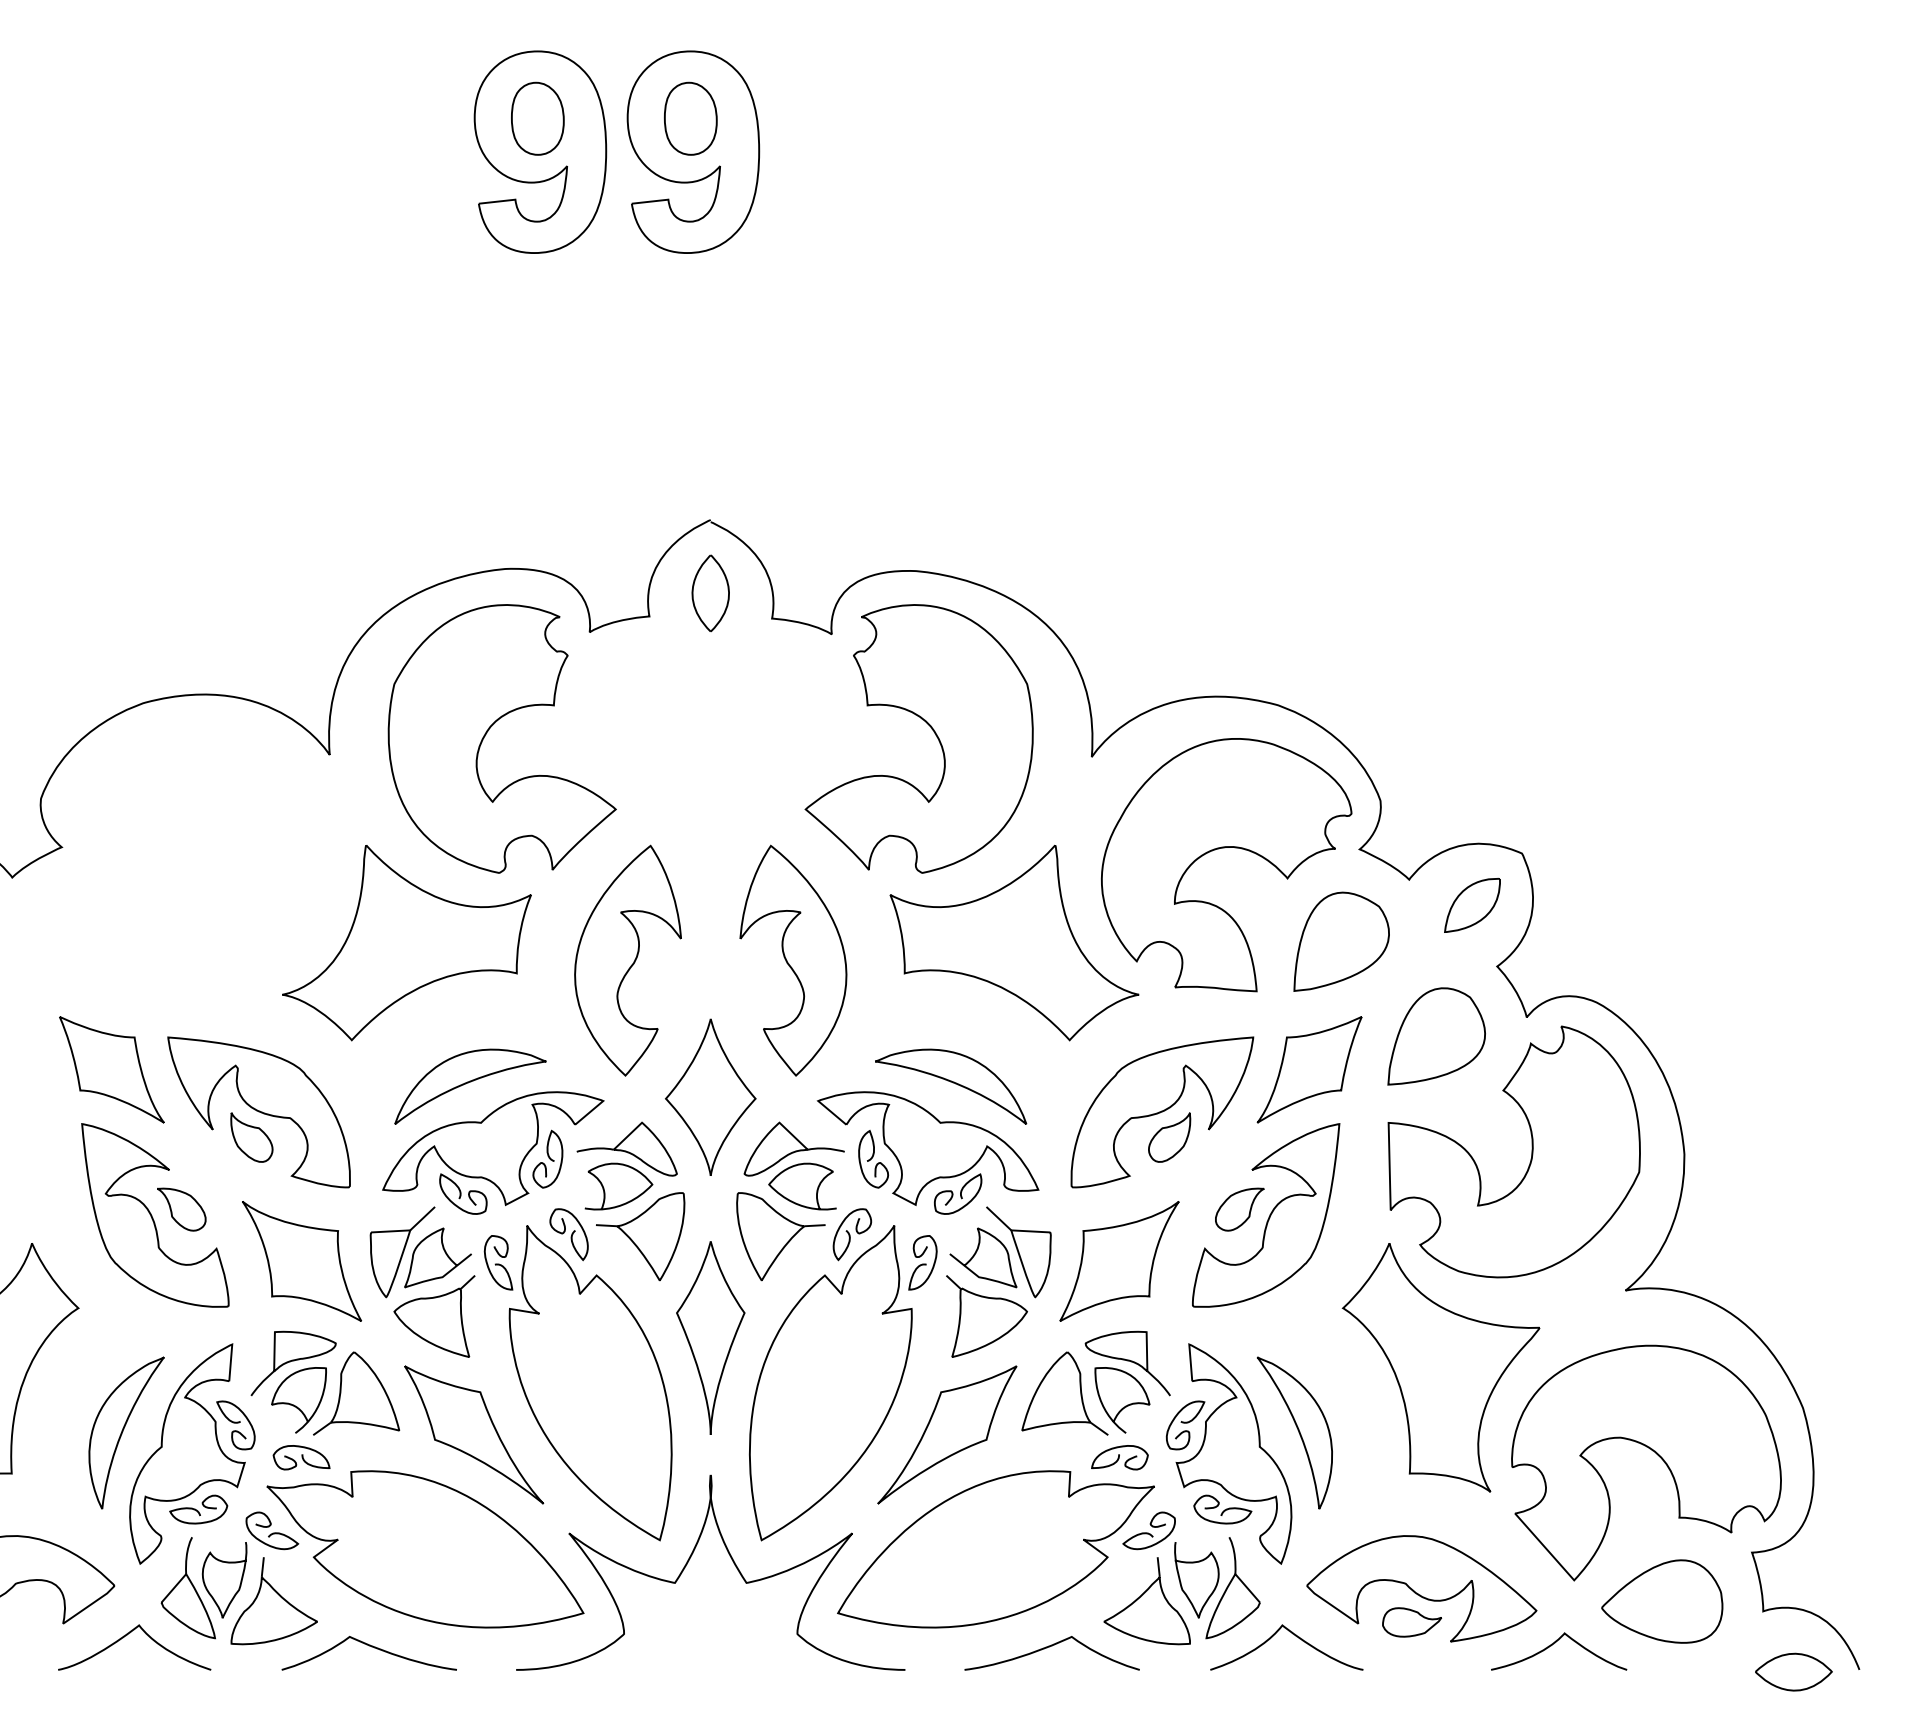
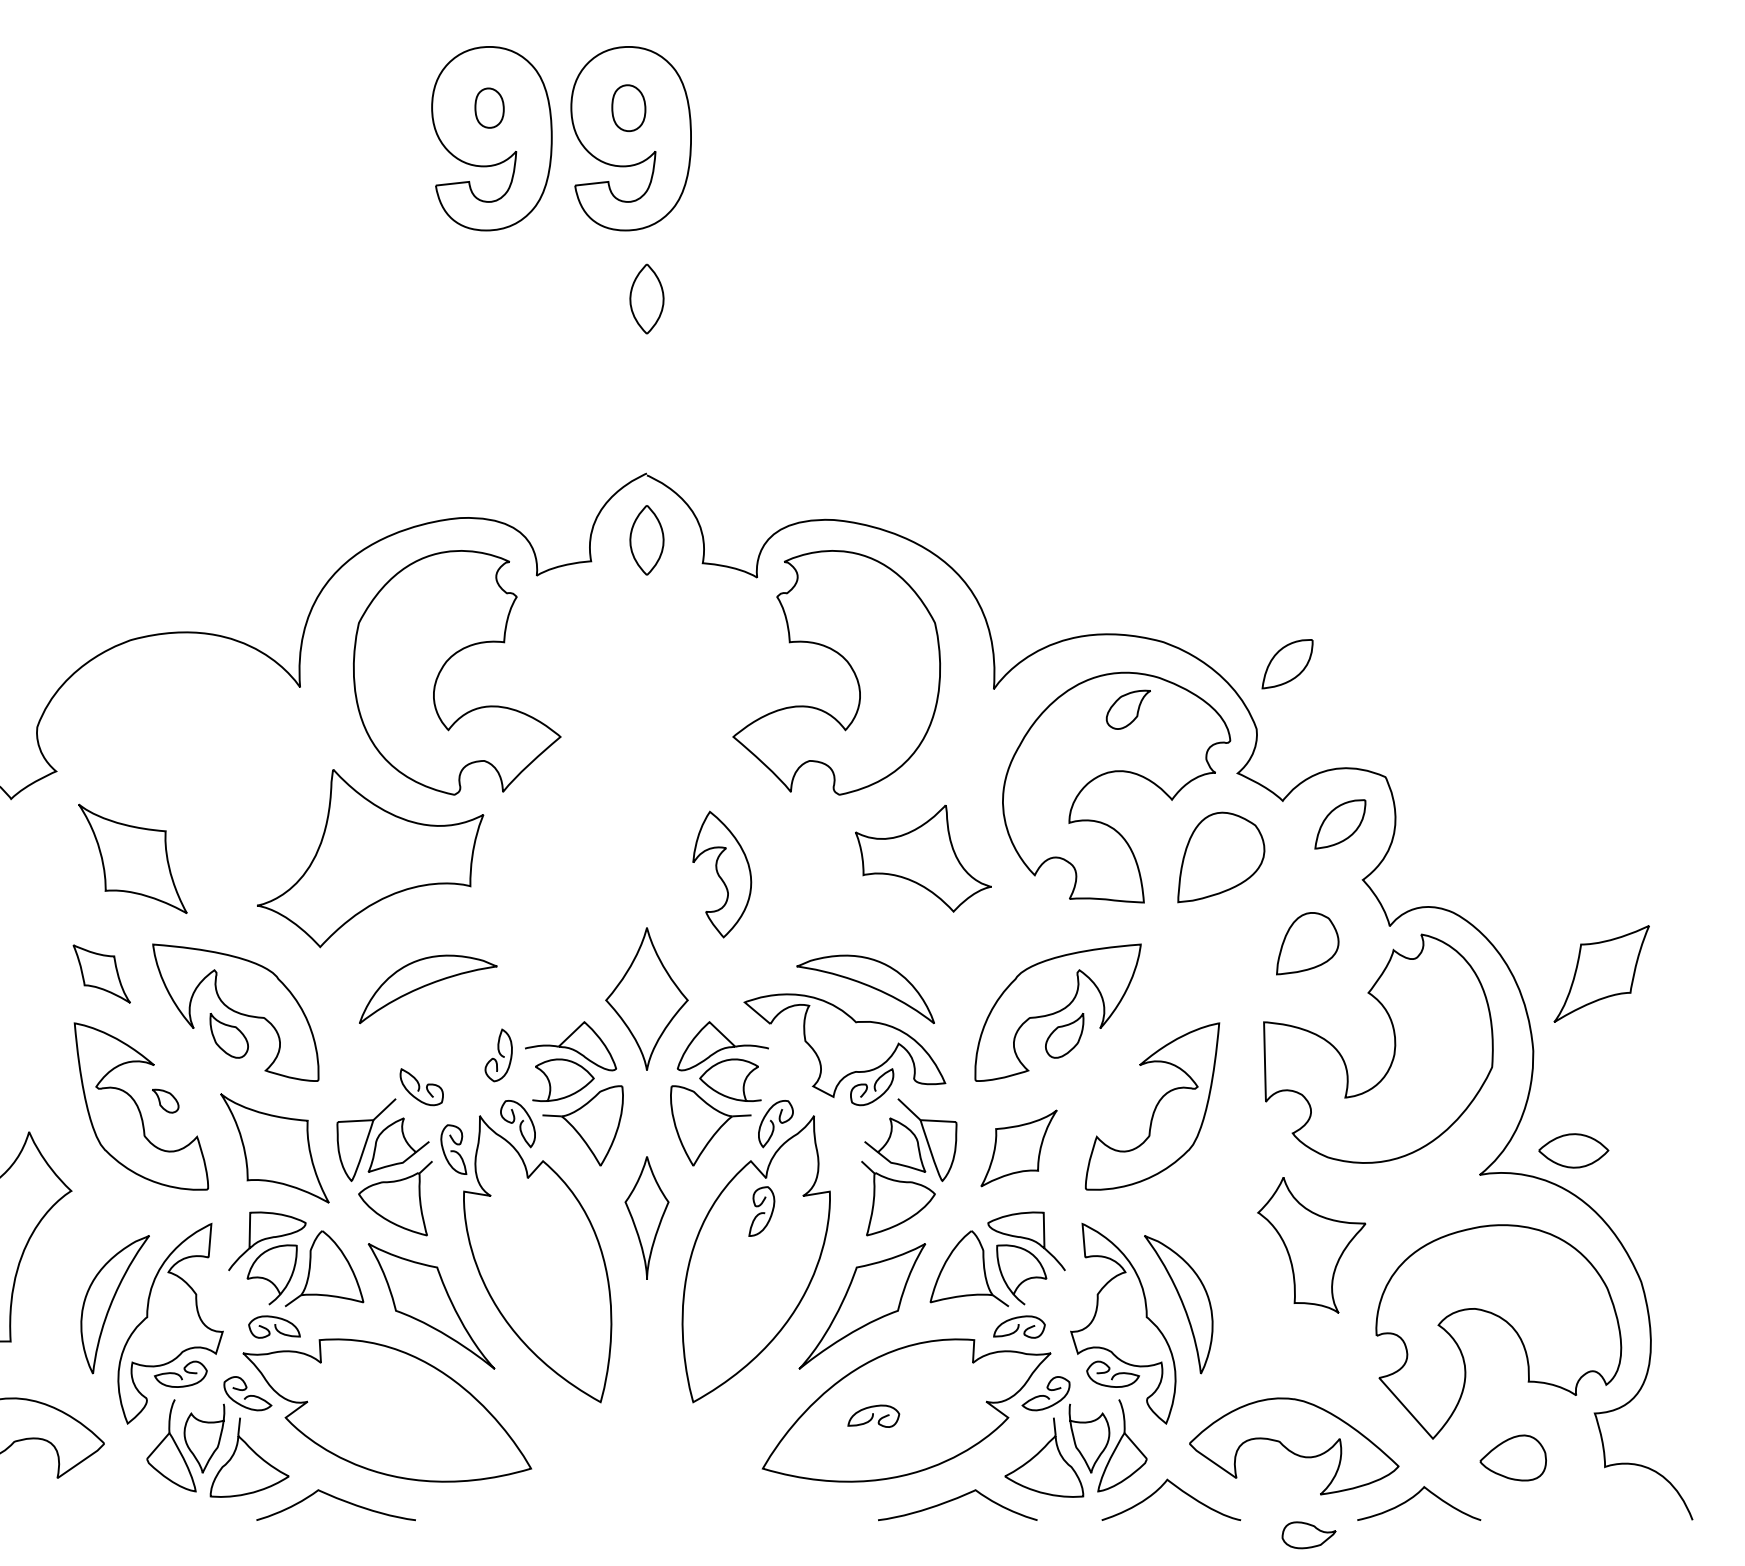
part: (537, 118) -> (489, 108), size x0.6
part: (690, 118) -> (628, 108), size x0.7
part: (710, 328) -> (646, 299), added
part: (1414, 729) -> (1287, 664), added
part: (1014, 942) -> (923, 858), size x0.6
part: (146, 943) -> (133, 859), added
part: (627, 960) -> (571, 874), removed
part: (793, 960) -> (722, 874), size x0.6
part: (1436, 1036) -> (1307, 943), size x0.7
part: (111, 1069) -> (101, 973), size x0.6
part: (1309, 1069) -> (1601, 973), moved
part: (493, 1148) -> (449, 1045), removed
curve: (872, 1158) -> (794, 1054), removed
part: (181, 1209) -> (165, 1101), size x0.6
part: (1239, 1209) -> (1128, 709), moved
part: (1119, 1261) -> (1019, 1148), size x0.7
curve: (922, 1263) -> (761, 1212), moved
part: (710, 1337) -> (646, 1217), size x0.7
part: (1440, 1367) -> (1311, 1244), size x0.6
curve: (235, 1423) -> (214, 1295), removed
curve: (1185, 1423) -> (1079, 1295), removed
curve: (959, 1555) -> (873, 1416), added
part: (690, 1559) -> (628, 1419), removed
part: (1662, 1601) -> (1513, 1457), size x0.6
part: (1412, 1622) -> (1309, 1535), moved
curve: (127, 1635) -> (116, 1488), removed
part: (1793, 1671) -> (1573, 1150), moved

